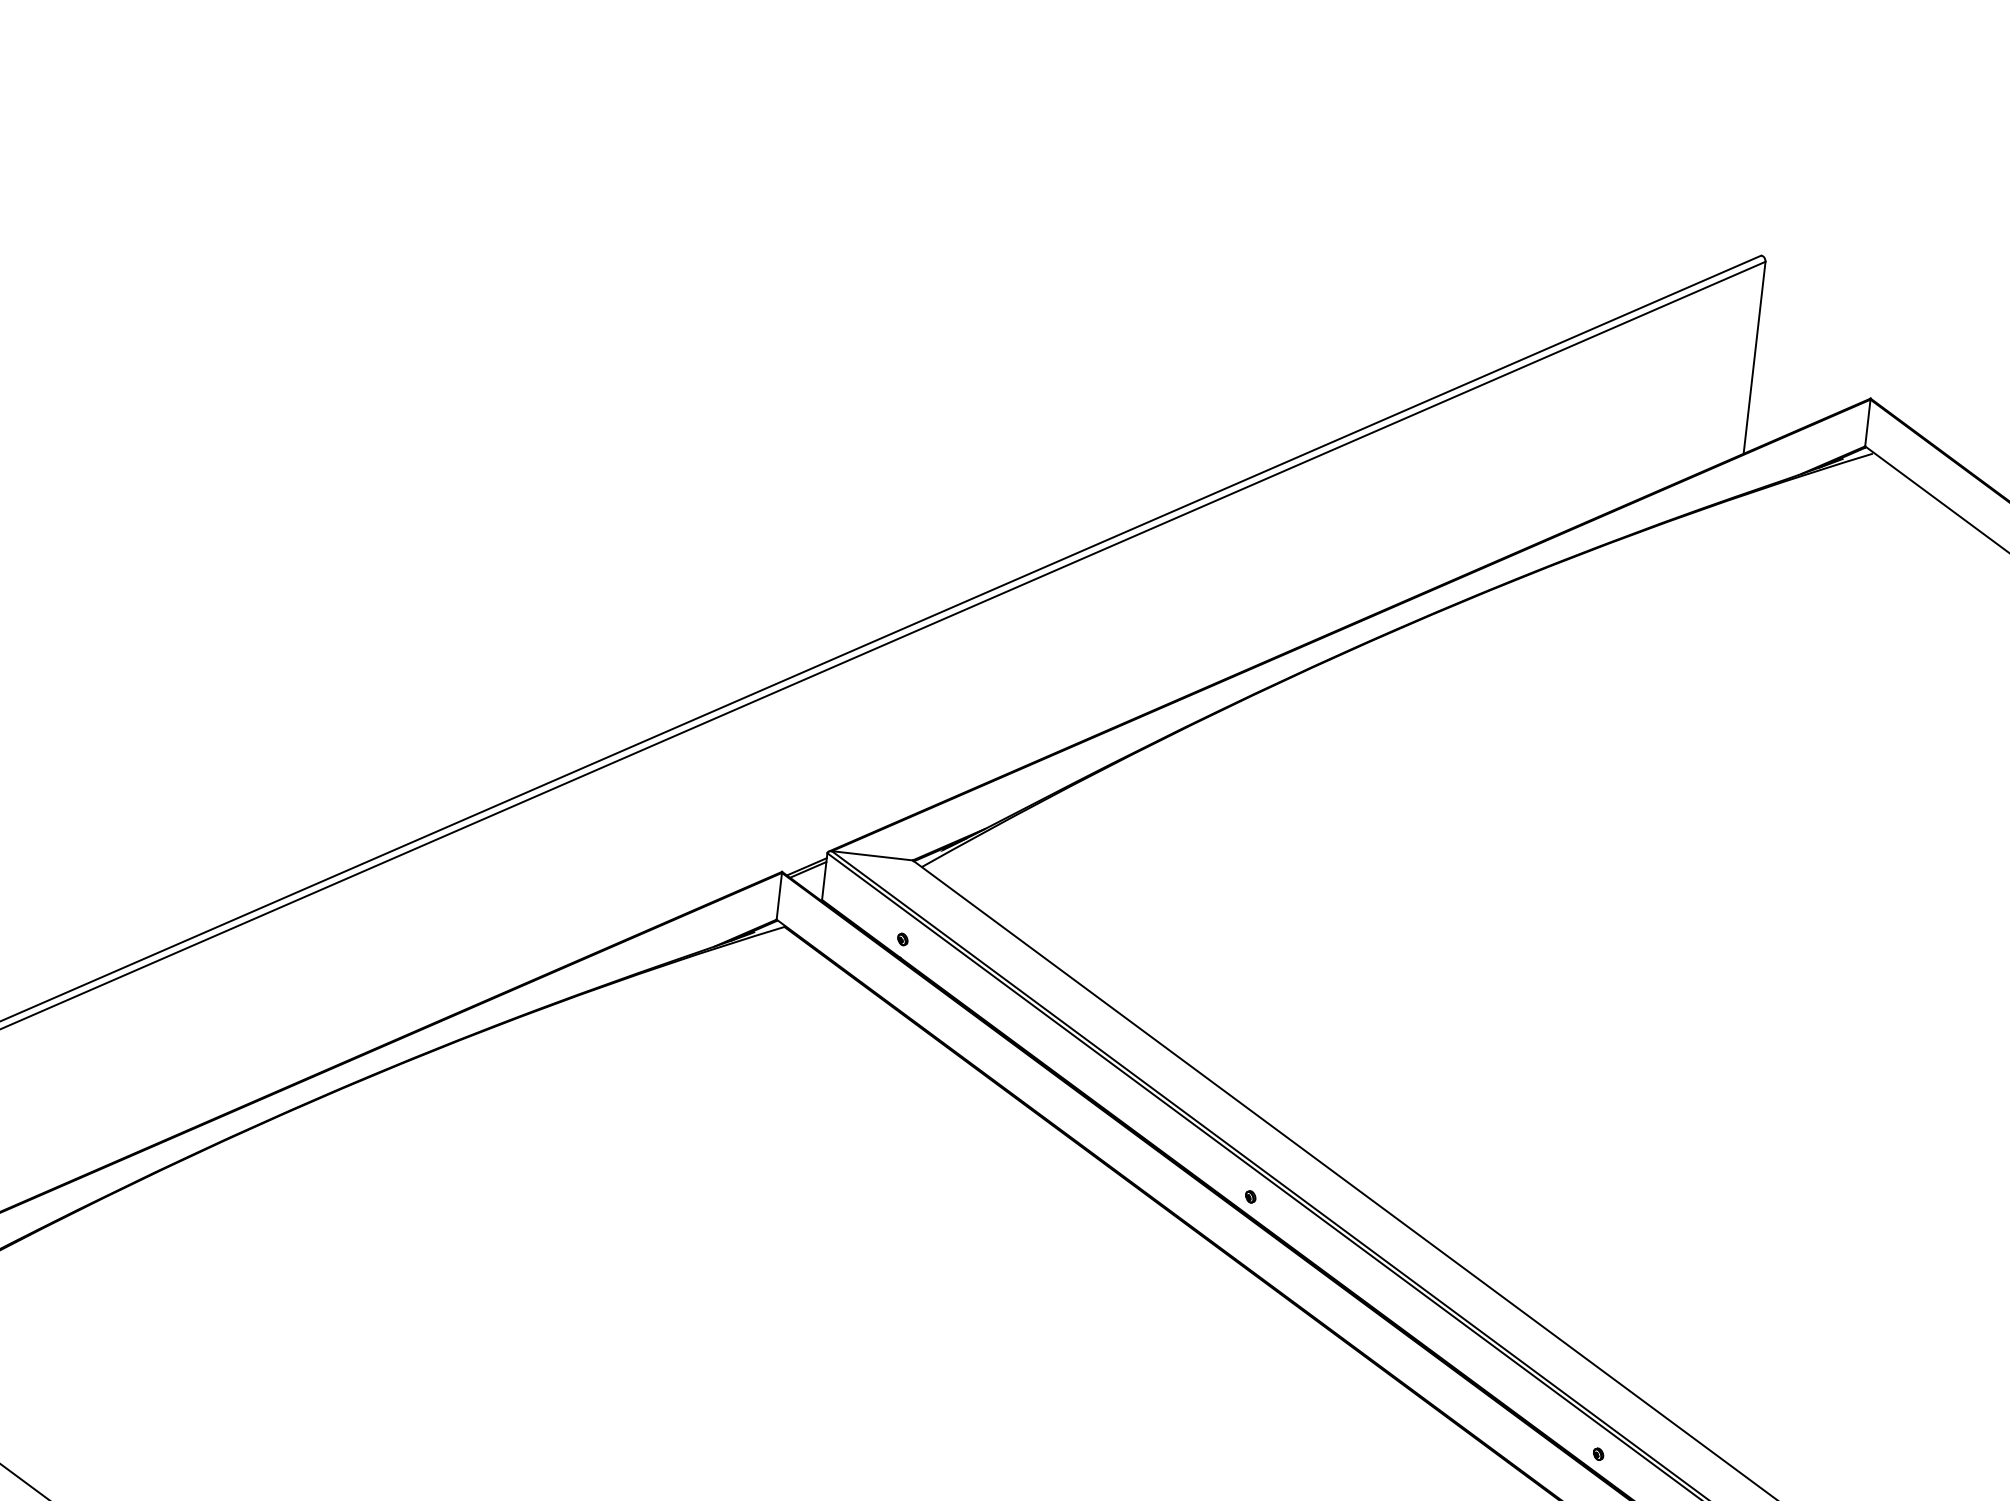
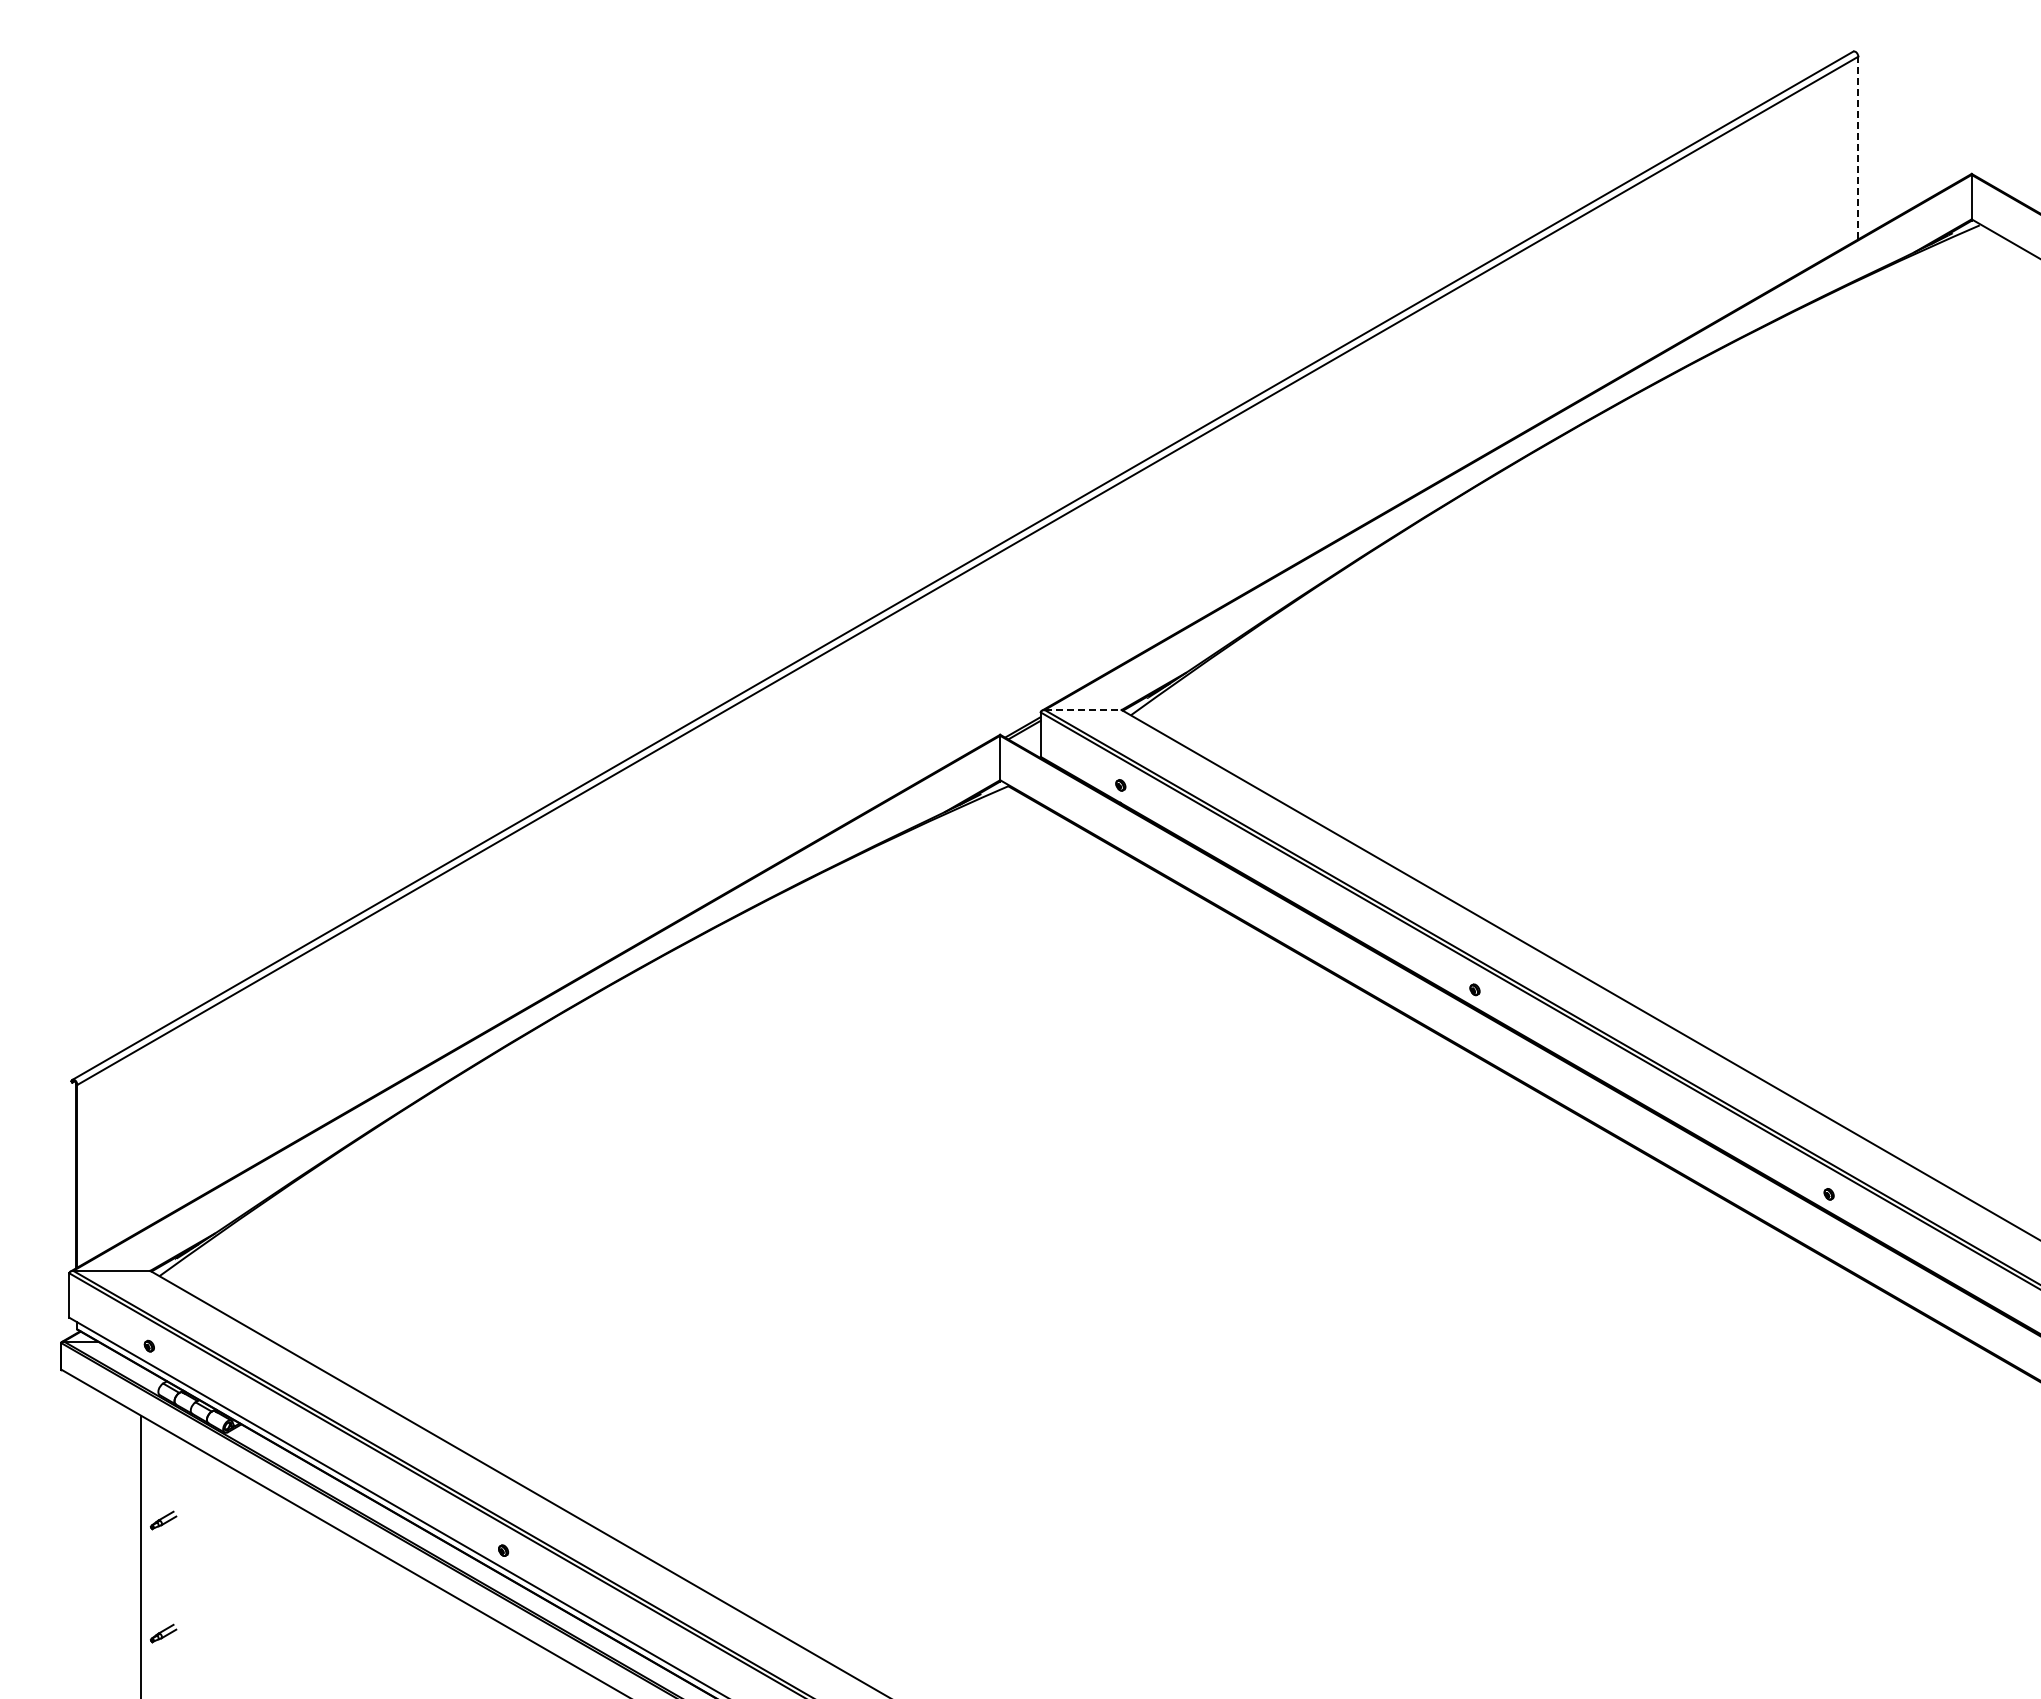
line: (1754, 357) -> (1858, 147), solid -> dashed
line: (872, 856) -> (1083, 710), solid -> dashed

